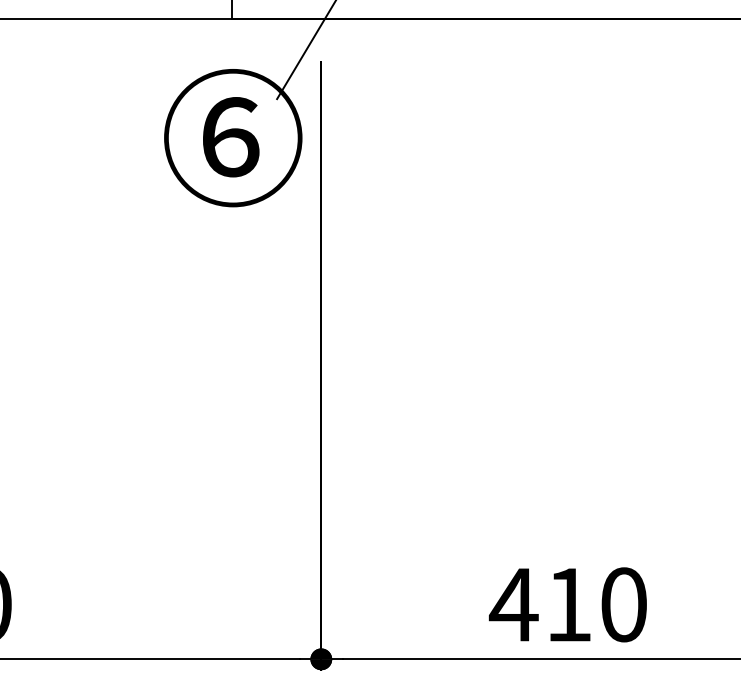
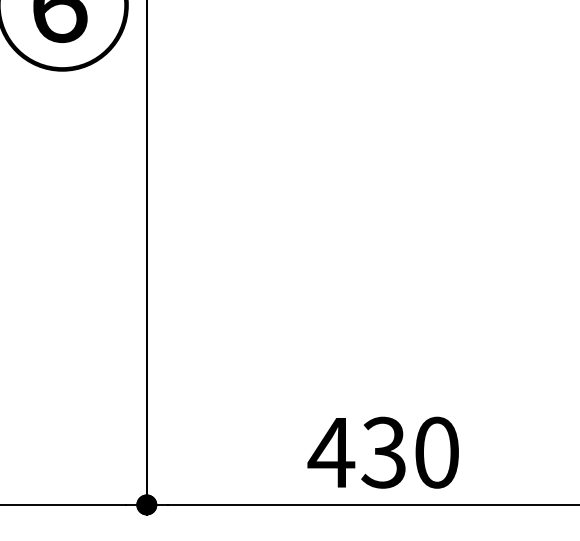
text: (568, 604) -> (383, 452), 410 -> 430

